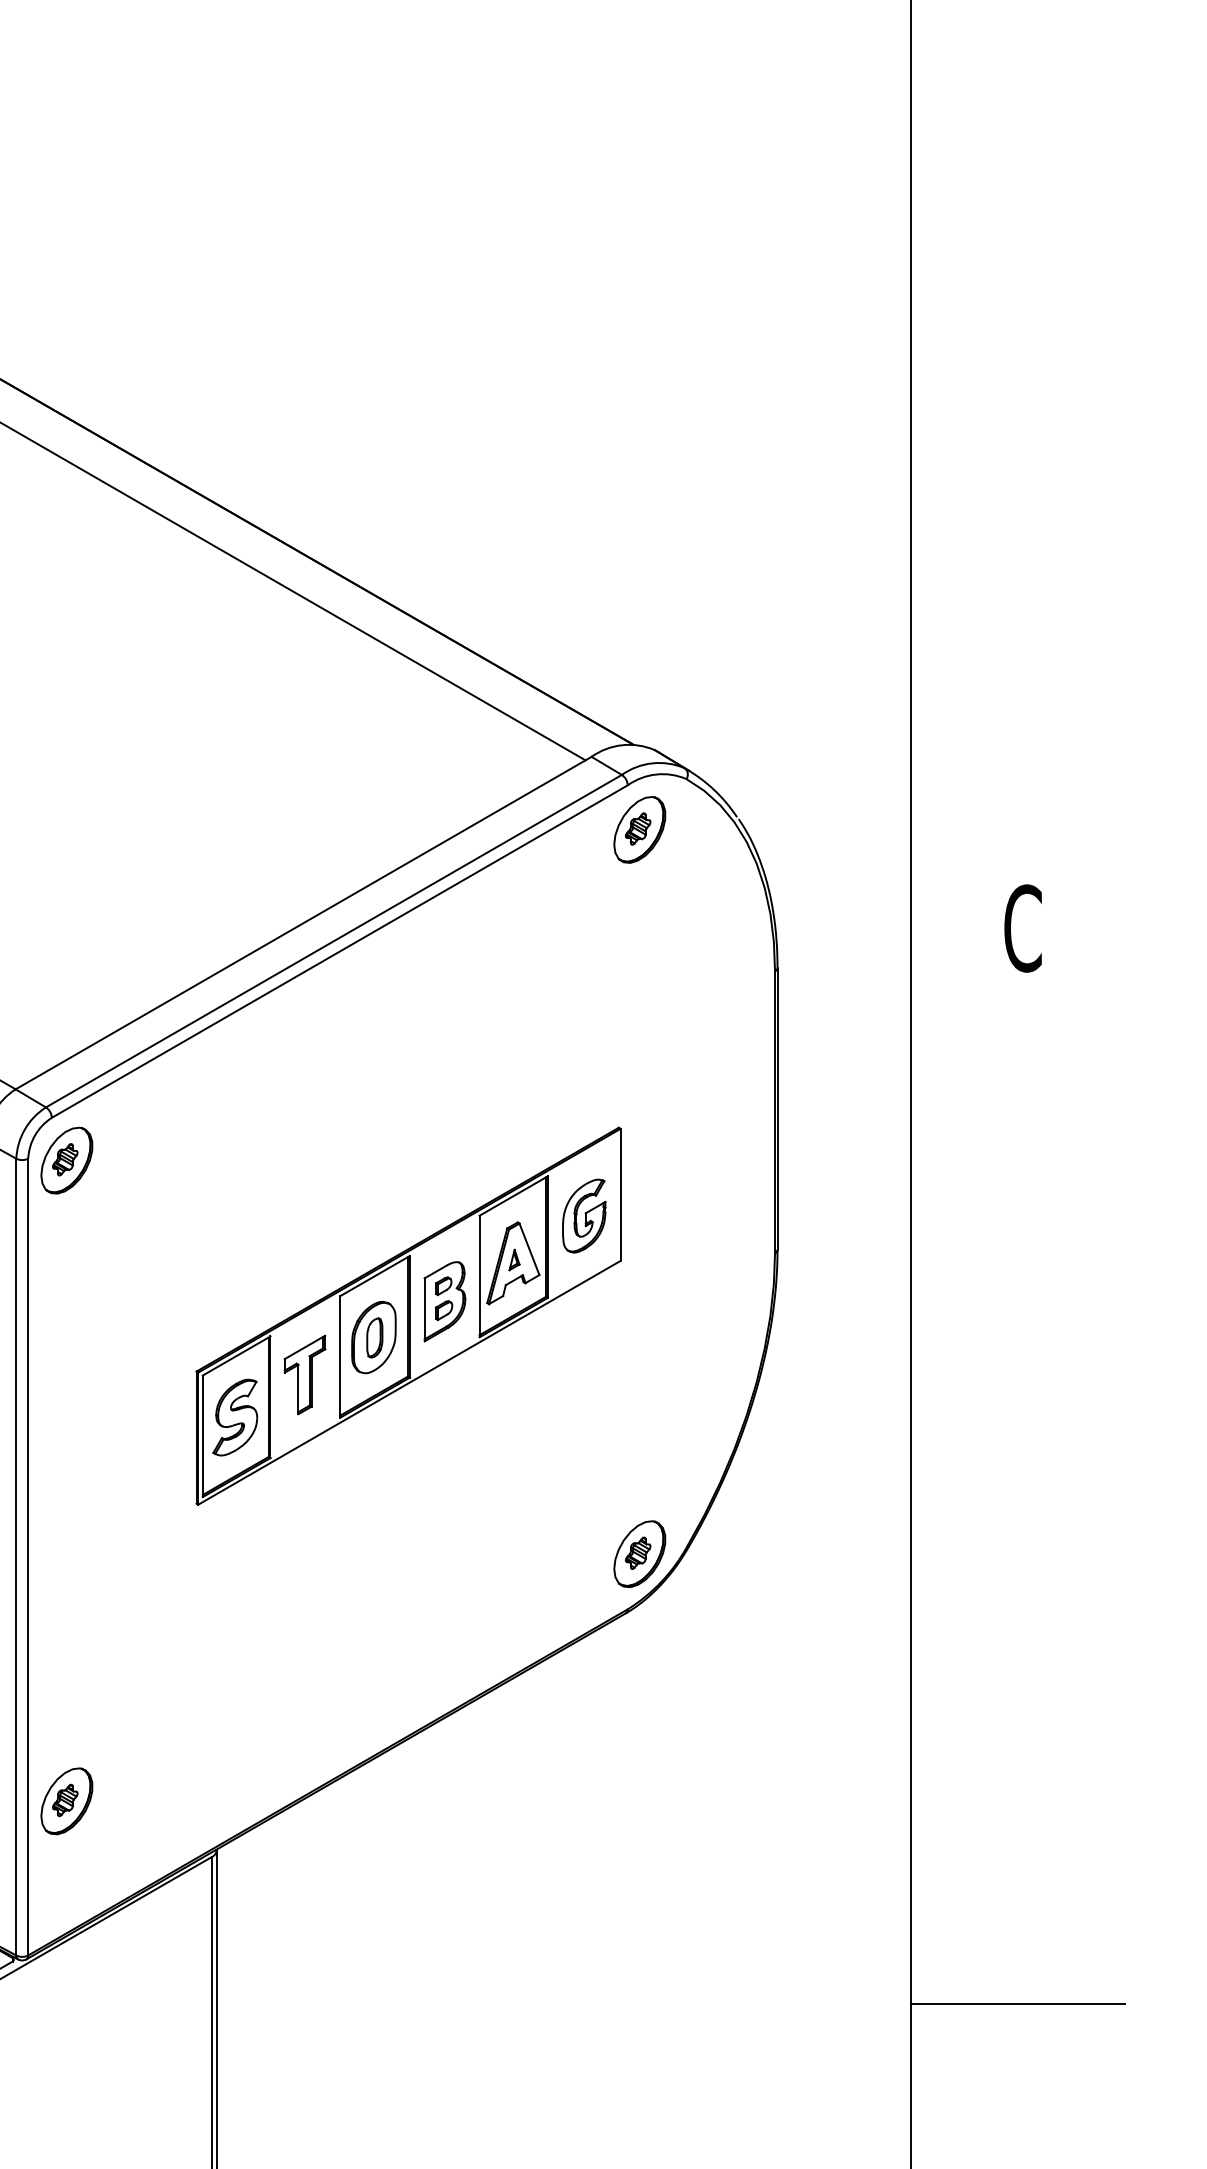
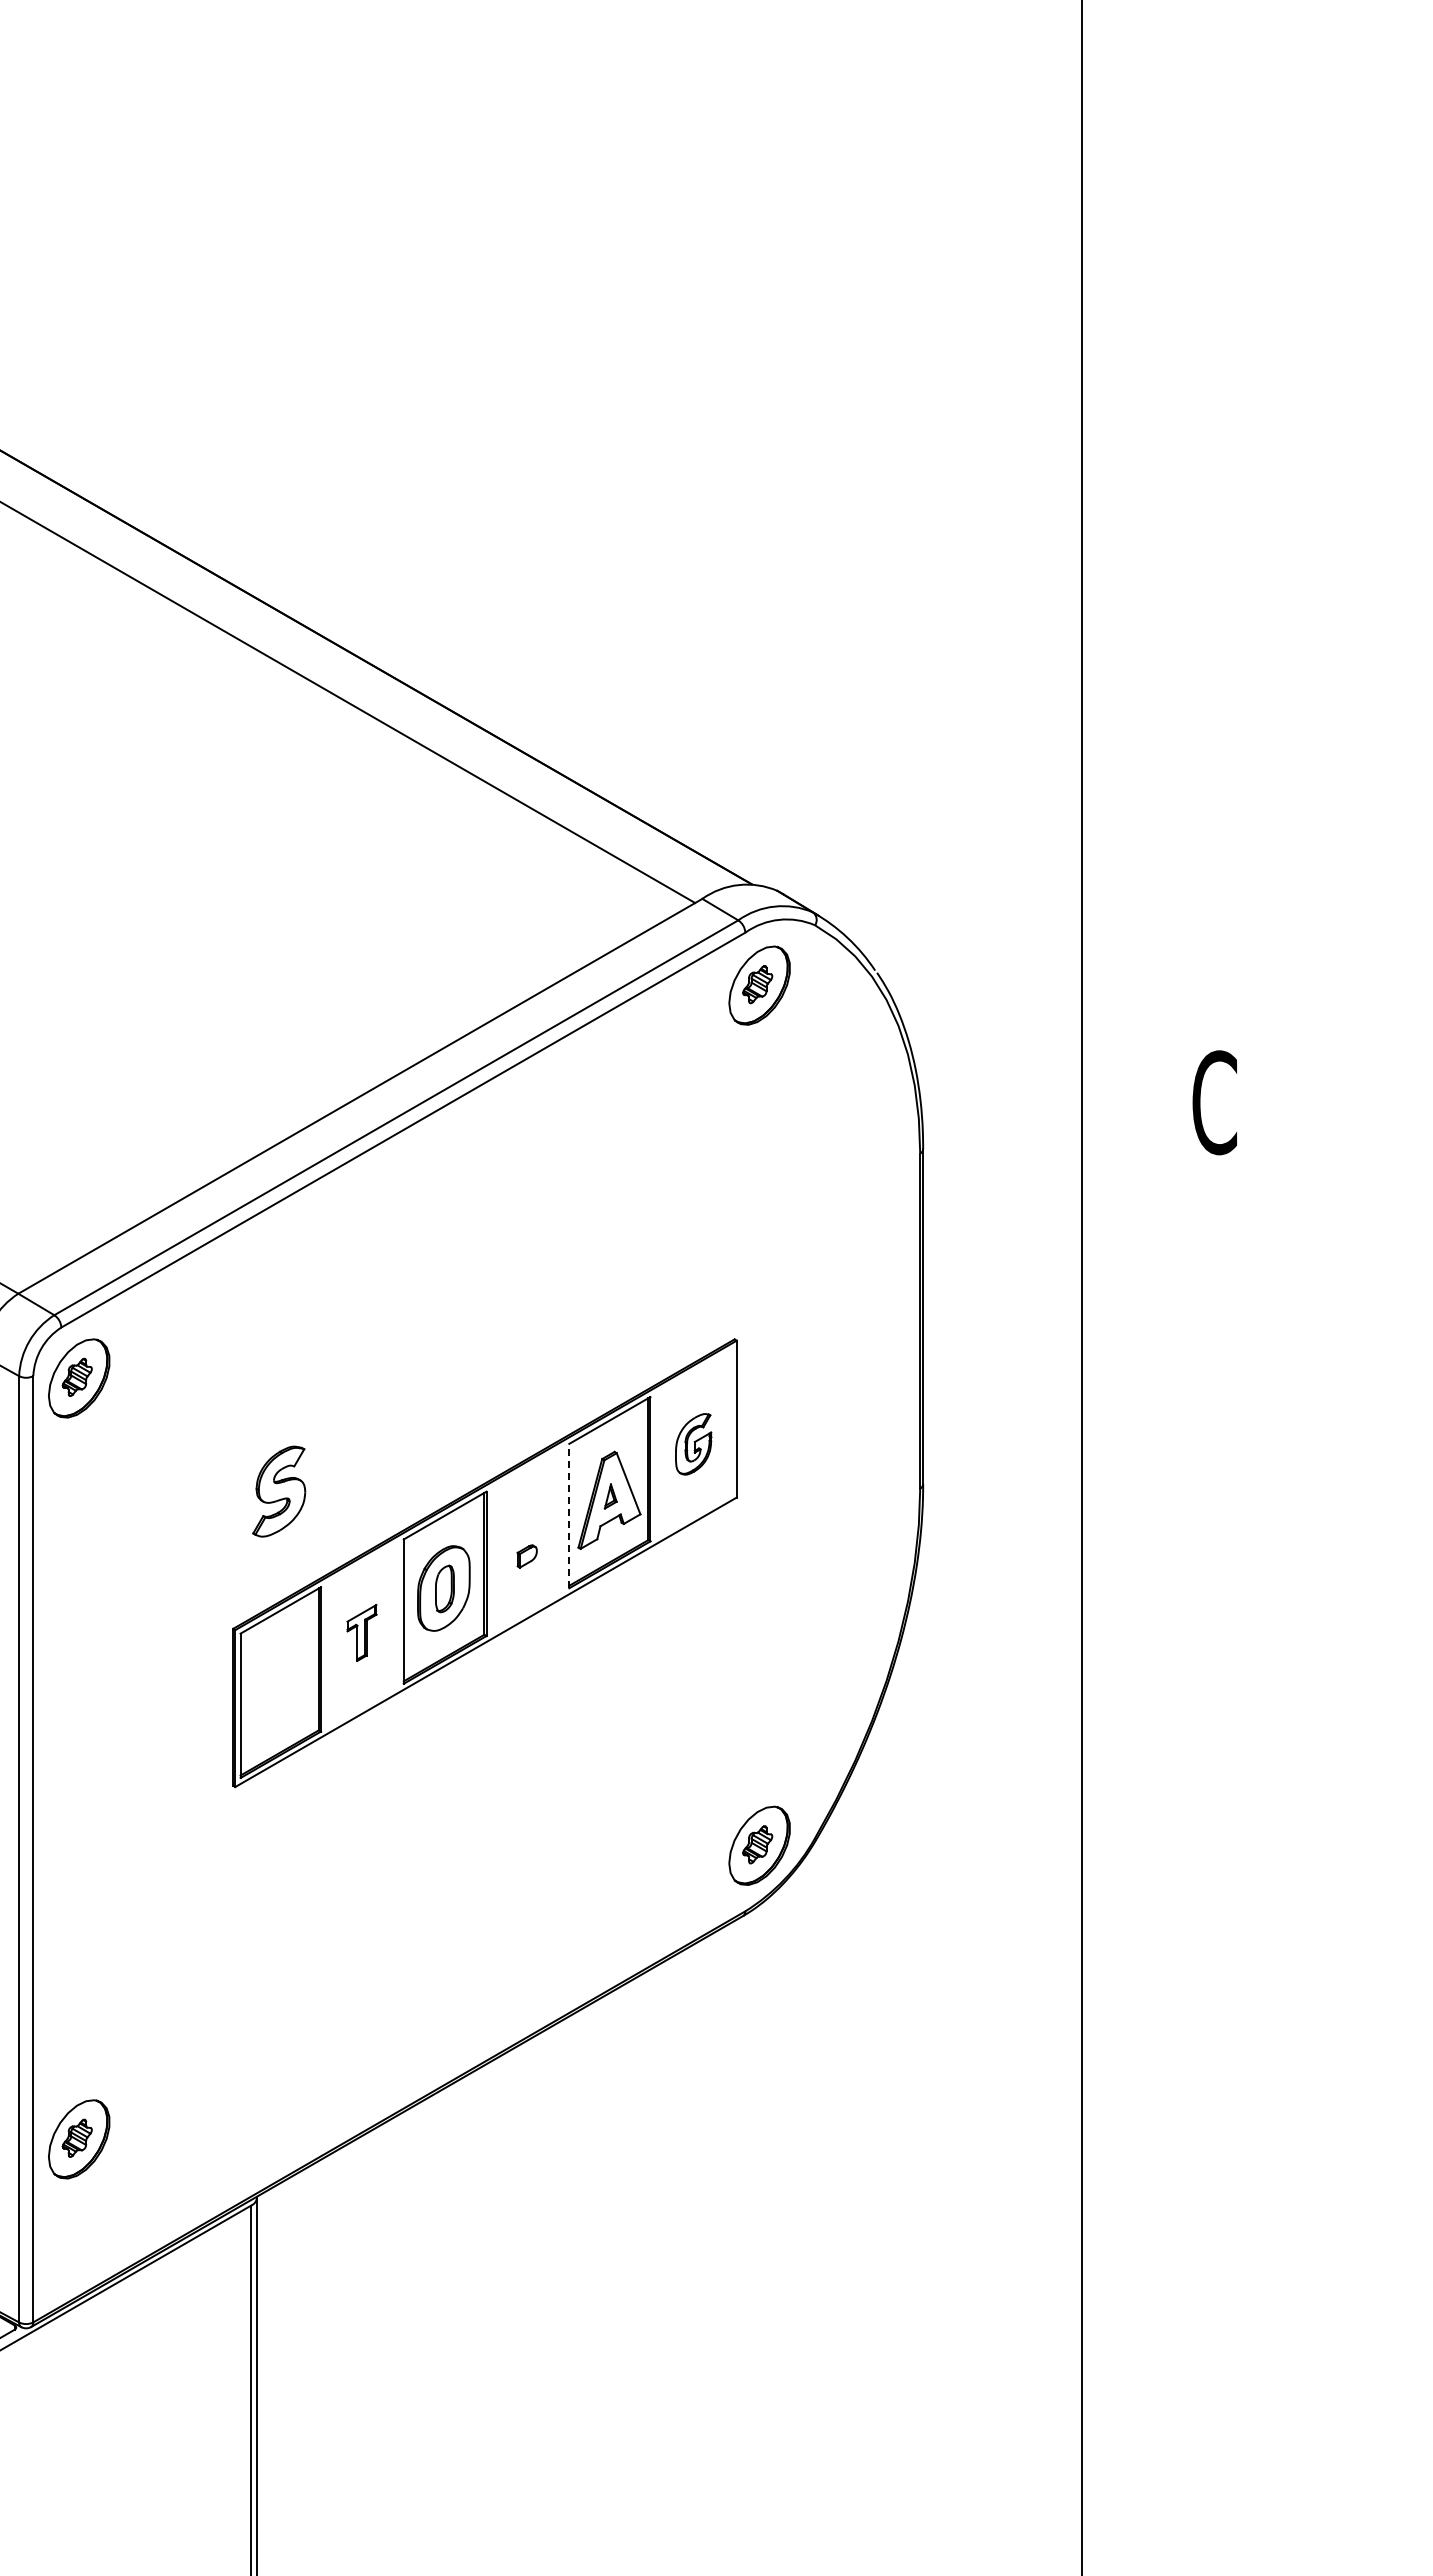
part: (584, 1216) -> (693, 1444), size x0.7
line: (479, 1276) -> (569, 1515), solid -> dashed
part: (445, 1302) -> (528, 1546), removed
part: (304, 1374) -> (361, 1632), size x0.6
part: (235, 1417) -> (279, 1491), moved
line: (1017, 2004) -> (1208, 2380), removed

